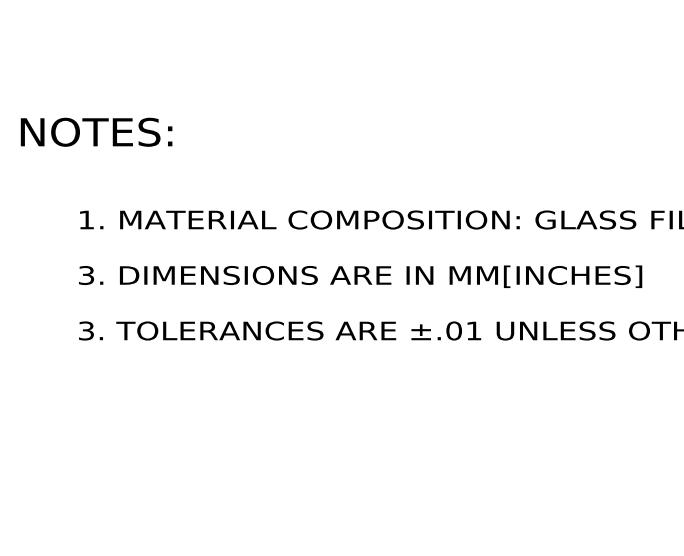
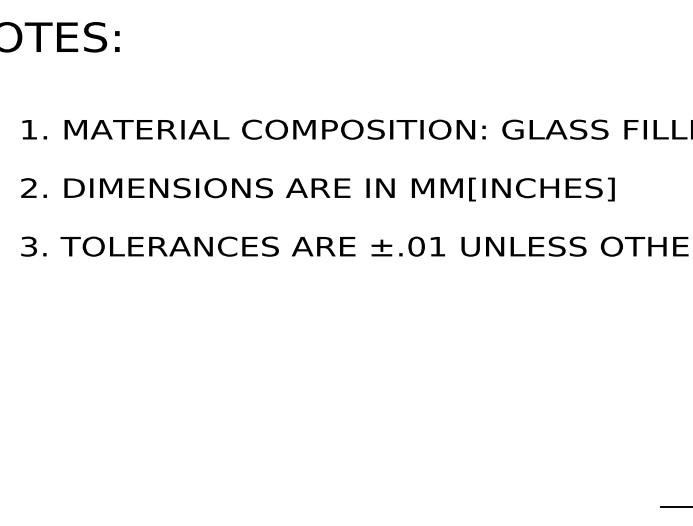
text: (86, 275) -> (29, 188), 3. -> 2.

